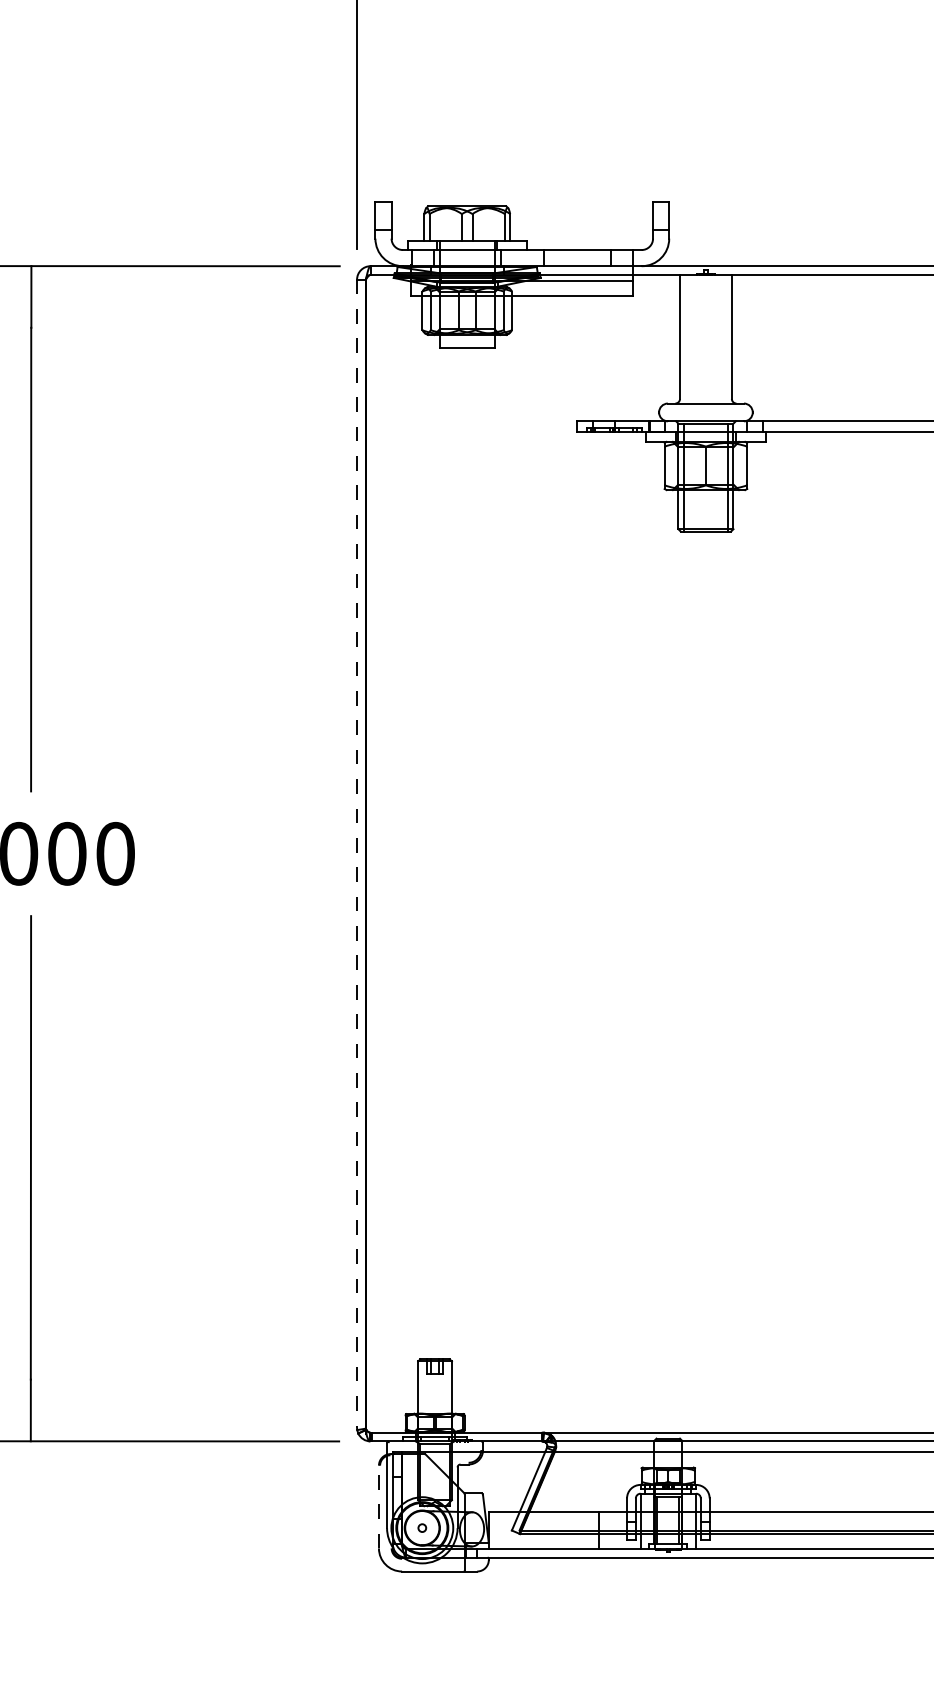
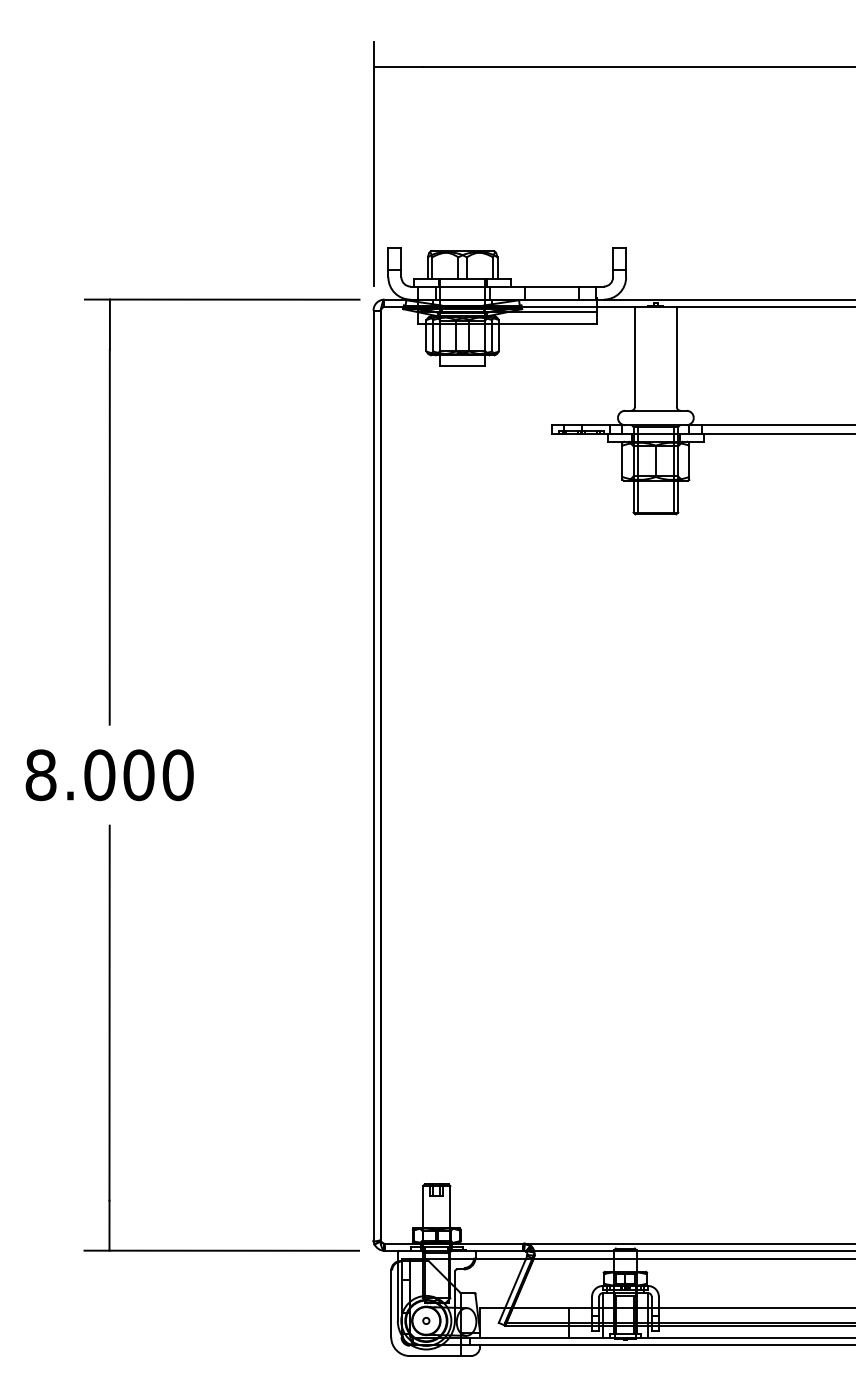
line: (357, 854) -> (373, 775), dashed -> solid
line: (379, 1506) -> (391, 1303), dashed -> solid

